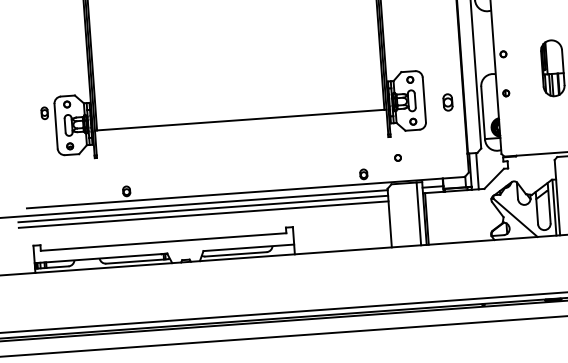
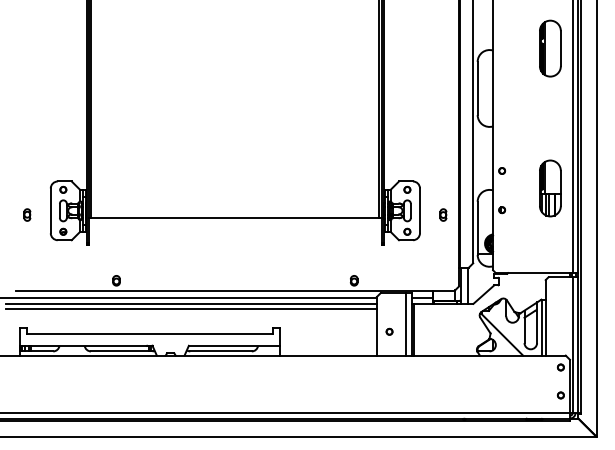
part: (448, 101) -> (443, 214), size x0.71
part: (44, 112) -> (27, 214), moved
part: (397, 157) -> (389, 331), moved

